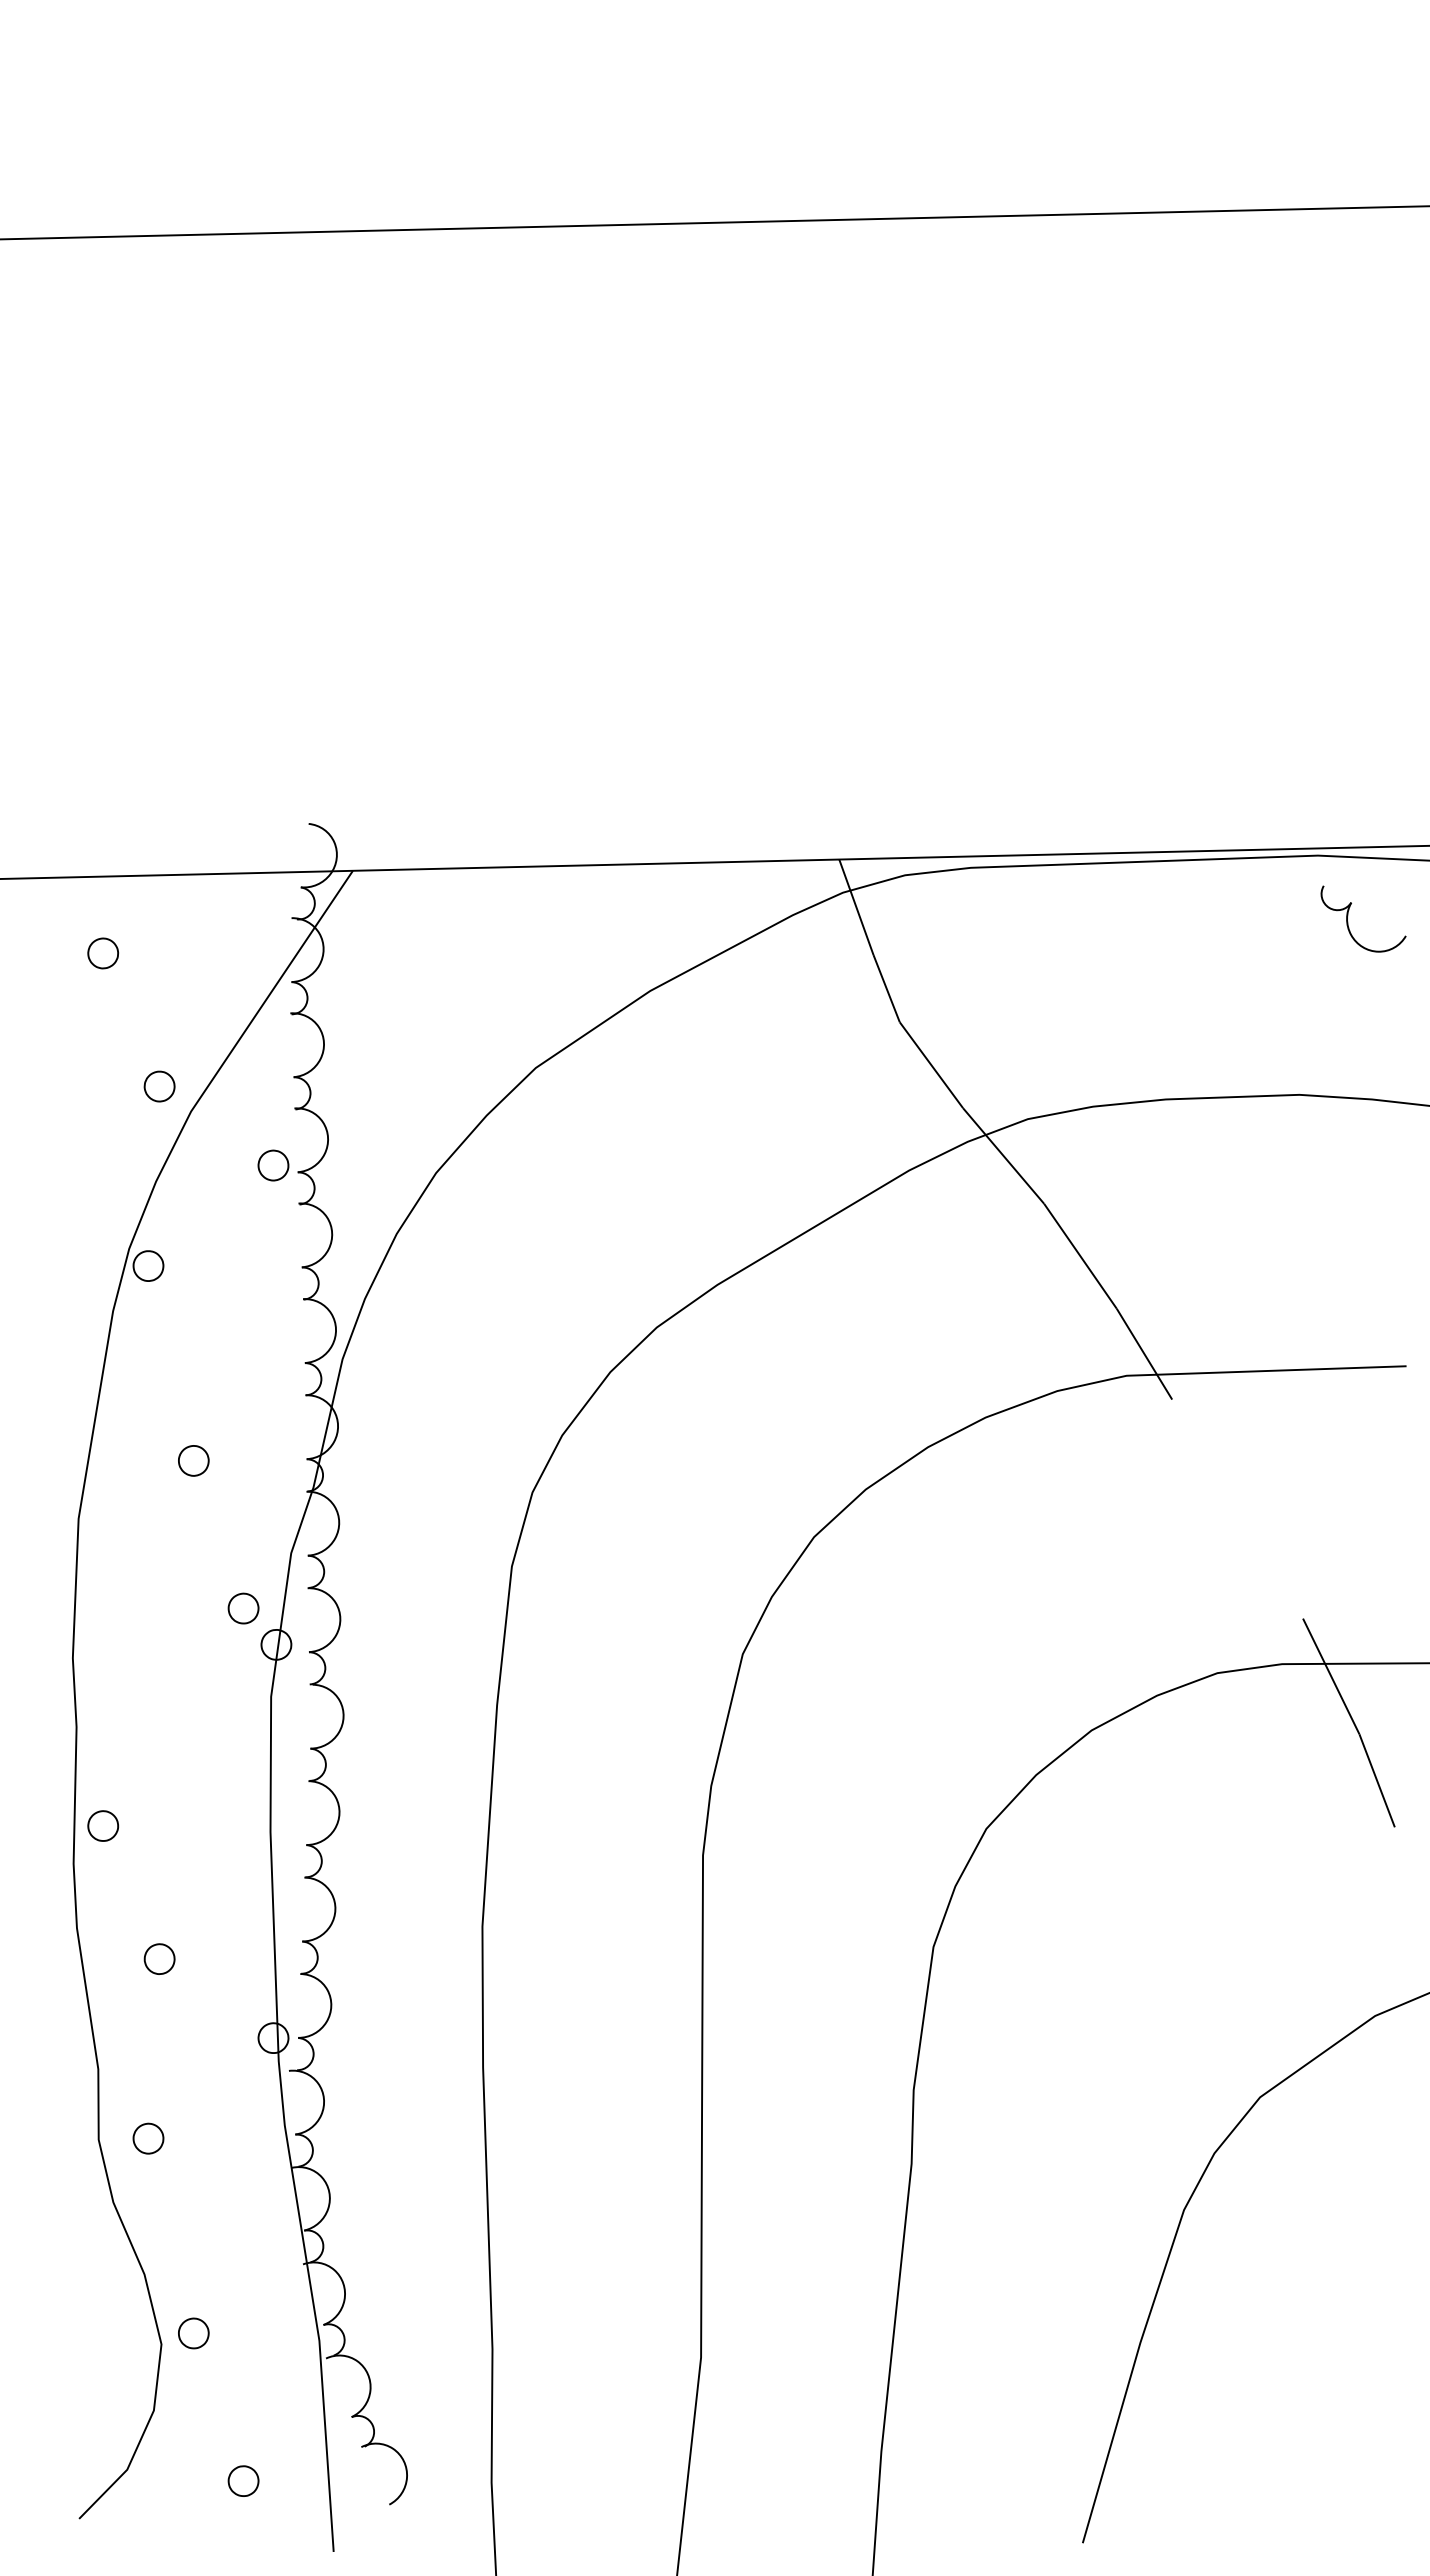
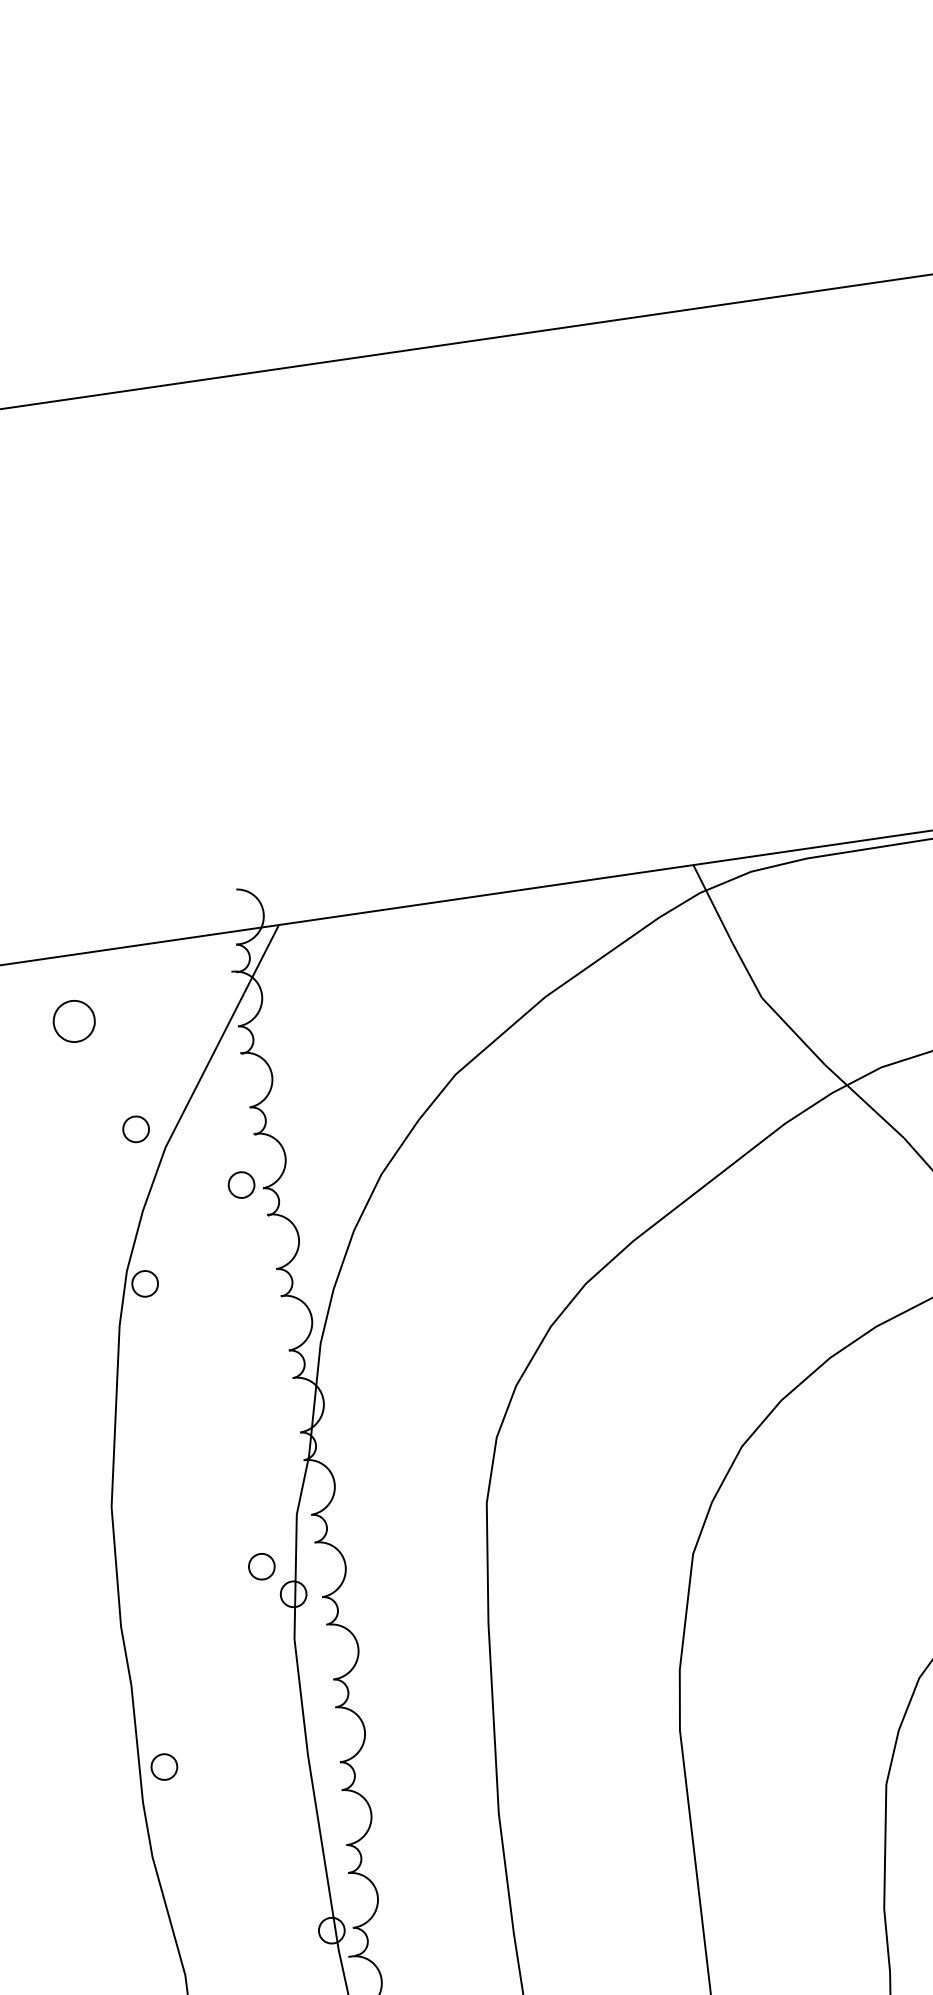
part: (102, 953) -> (73, 1021), size x1.6
part: (193, 1460) -> (203, 1445), removed
part: (159, 1958) -> (226, 1874), removed

